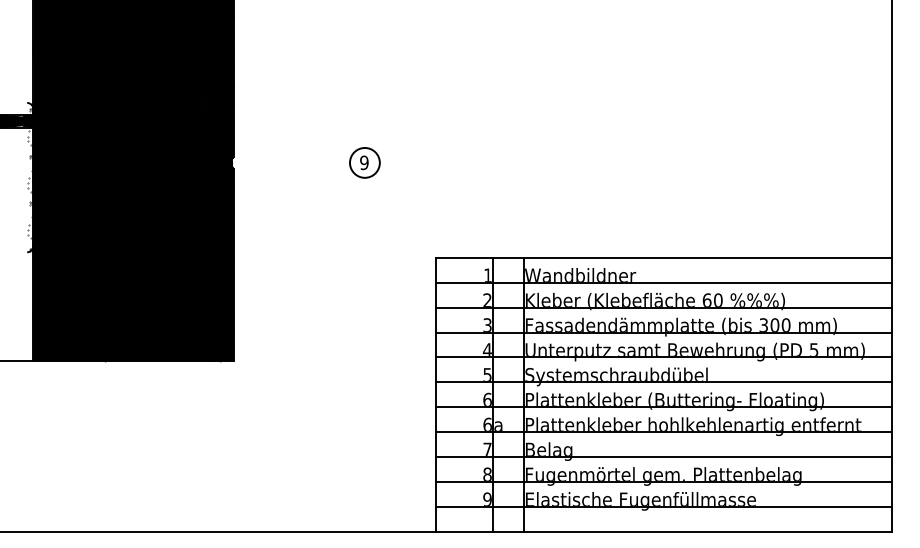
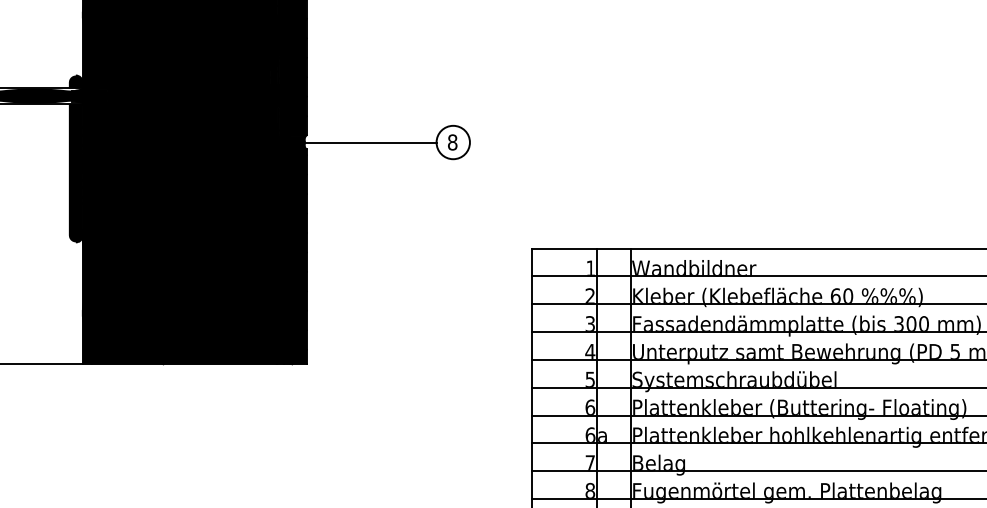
fill: (26, 108) -> (75, 81), added
line: (291, 162) -> (371, 142), added
text: (364, 162) -> (452, 142), 9 -> 8
fill: (26, 190) -> (75, 173), added

